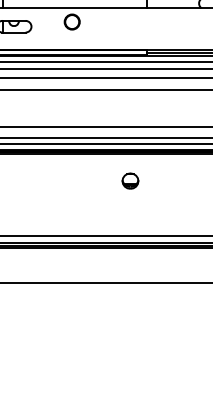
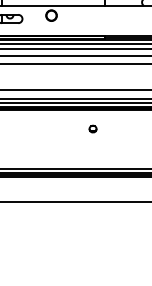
part: (129, 180) -> (92, 128), size x0.62

